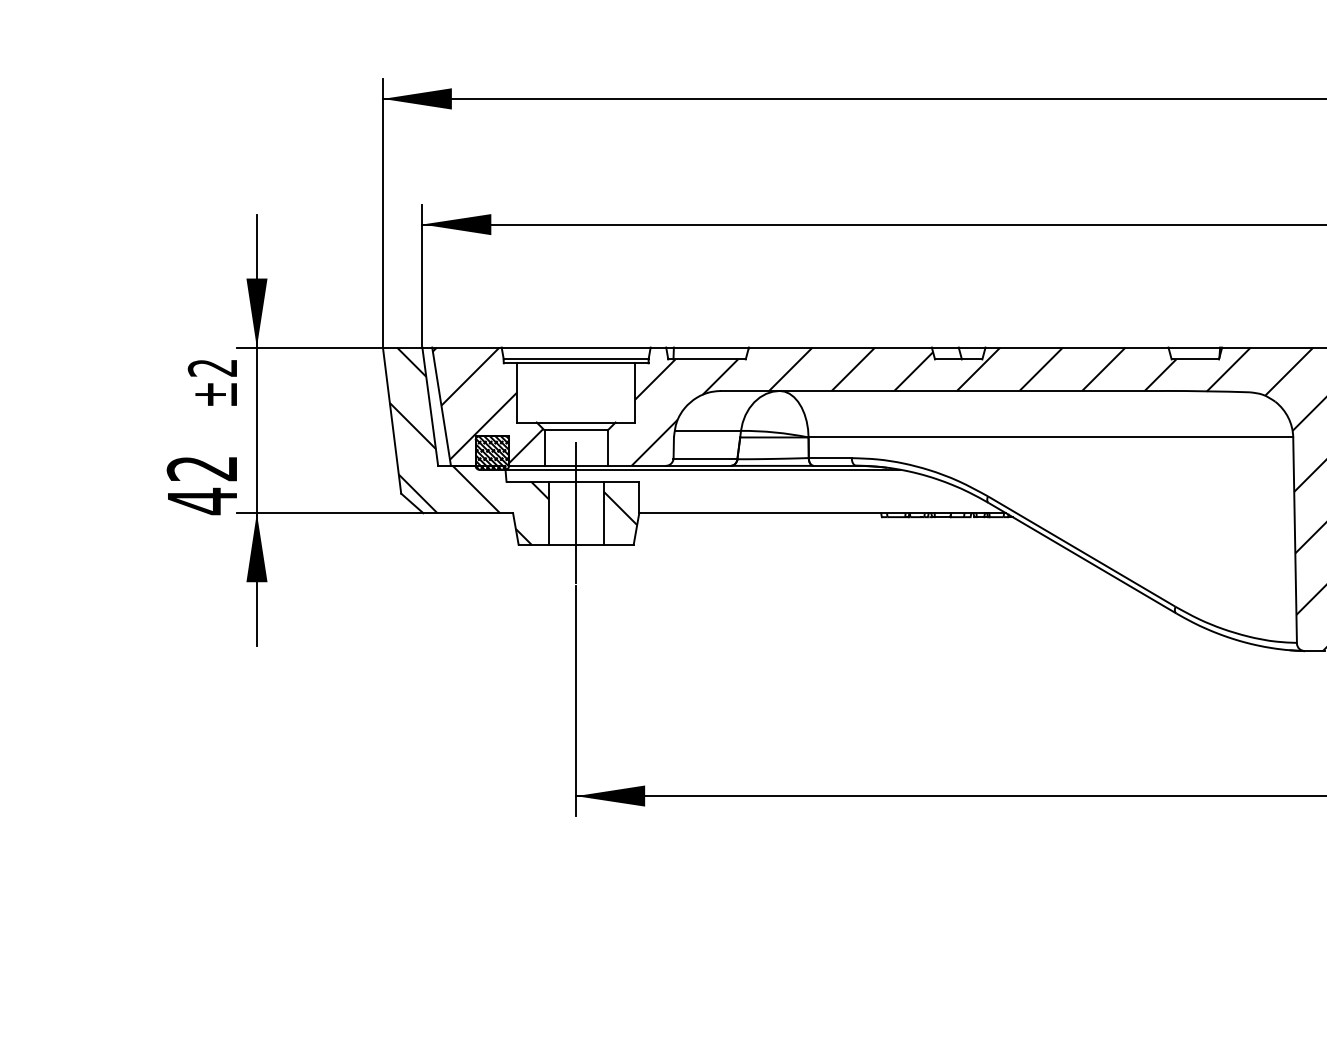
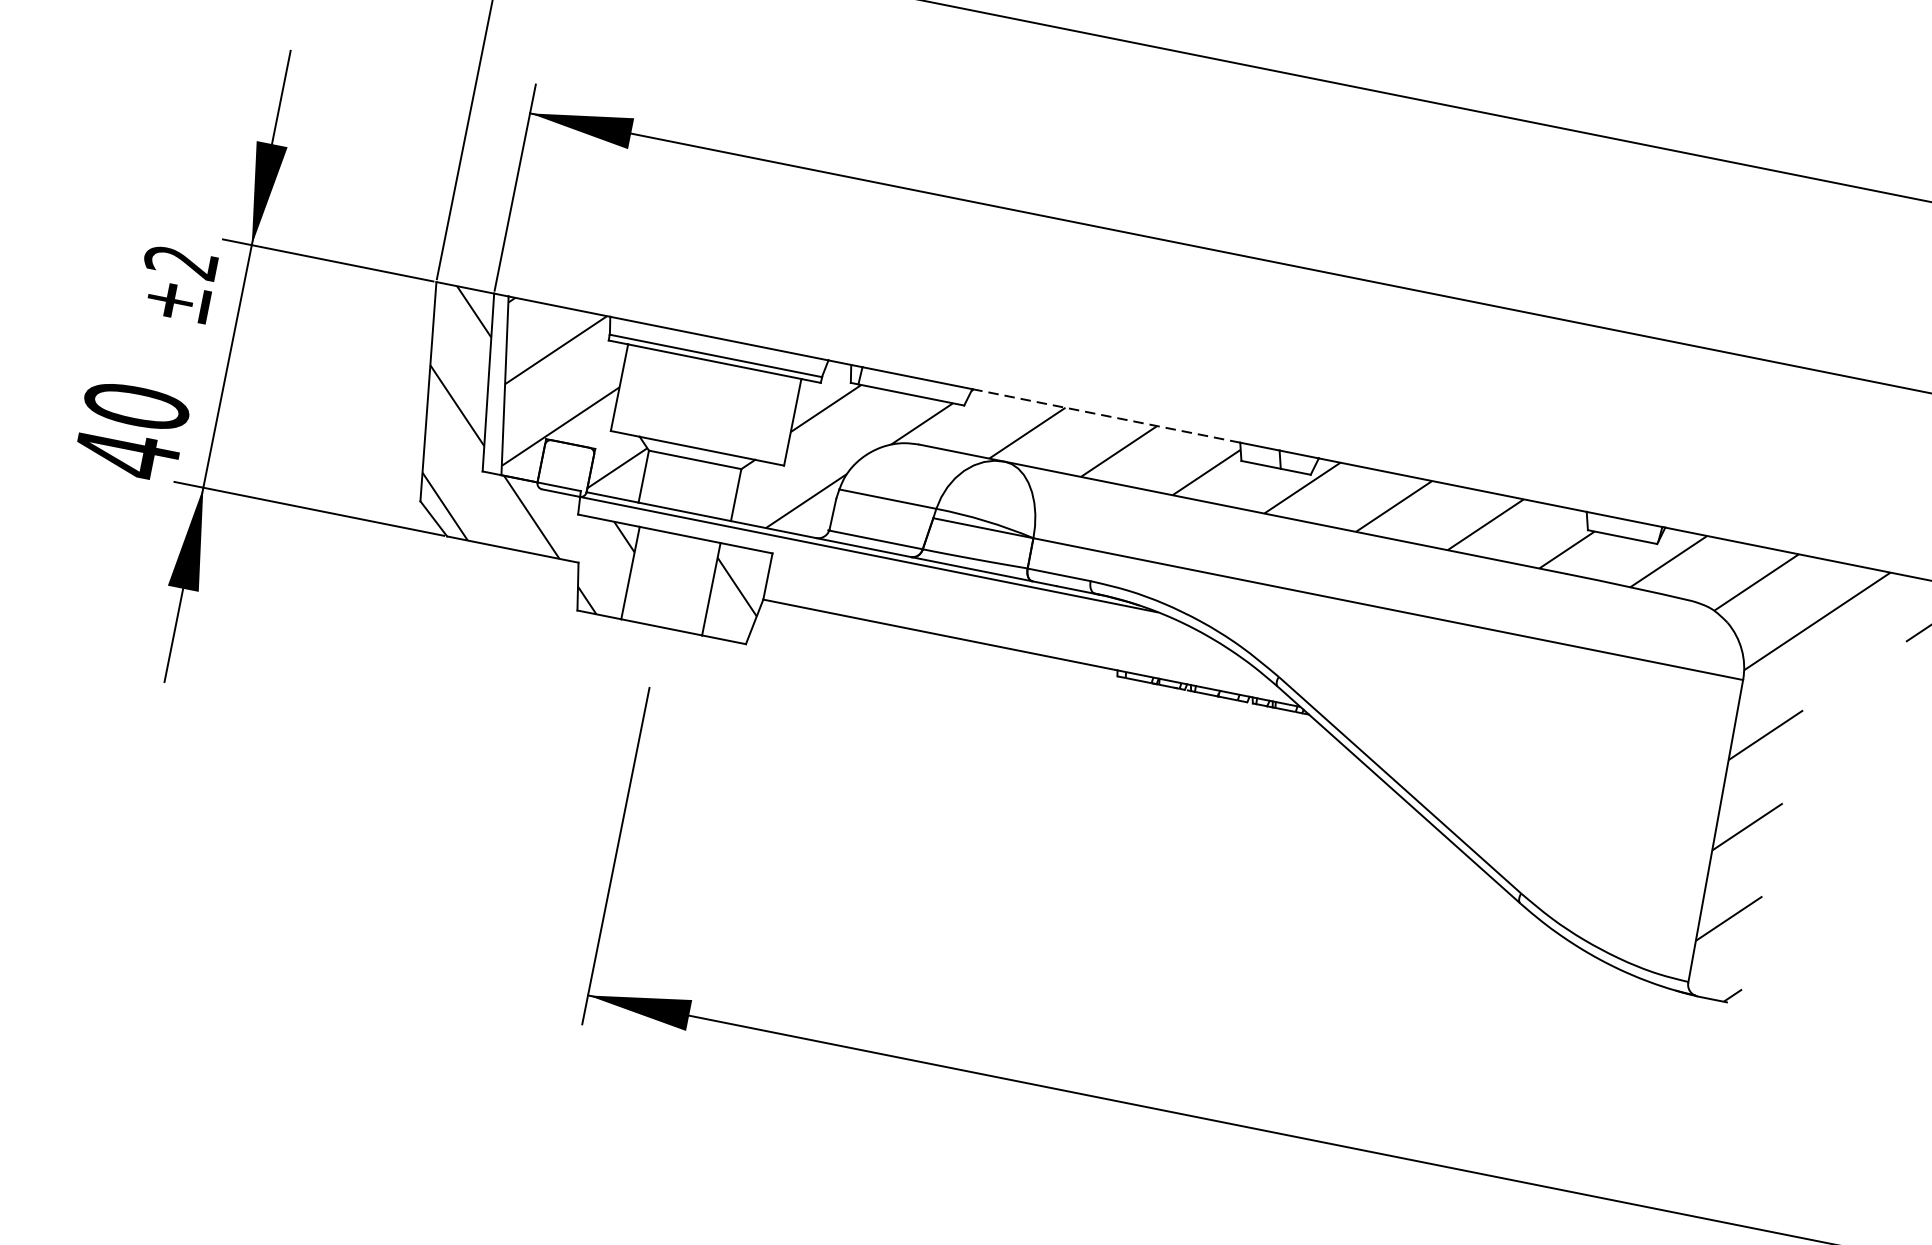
line: (839, 347) -> (1105, 415), solid -> dashed
hatch: (492, 452) -> (566, 467), removed
text: (202, 468) -> (136, 406), 42 -> 40
line: (576, 513) -> (671, 581), removed

